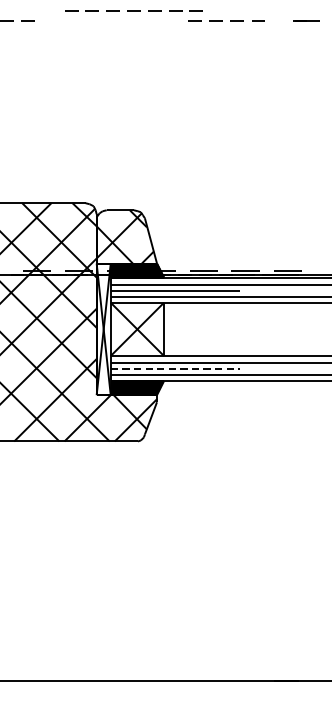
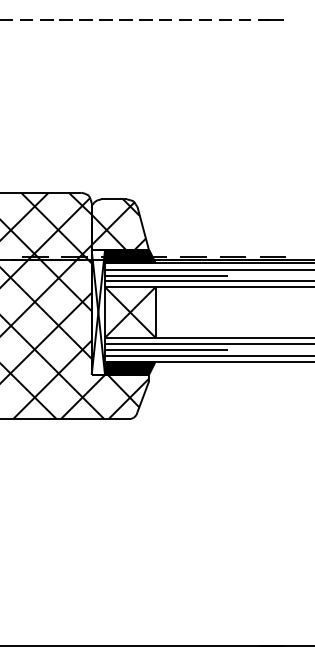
line: (133, 10) -> (105, 19), moved
line: (306, 20) -> (270, 19), moved
line: (175, 369) -> (166, 350), dashed -> solid

